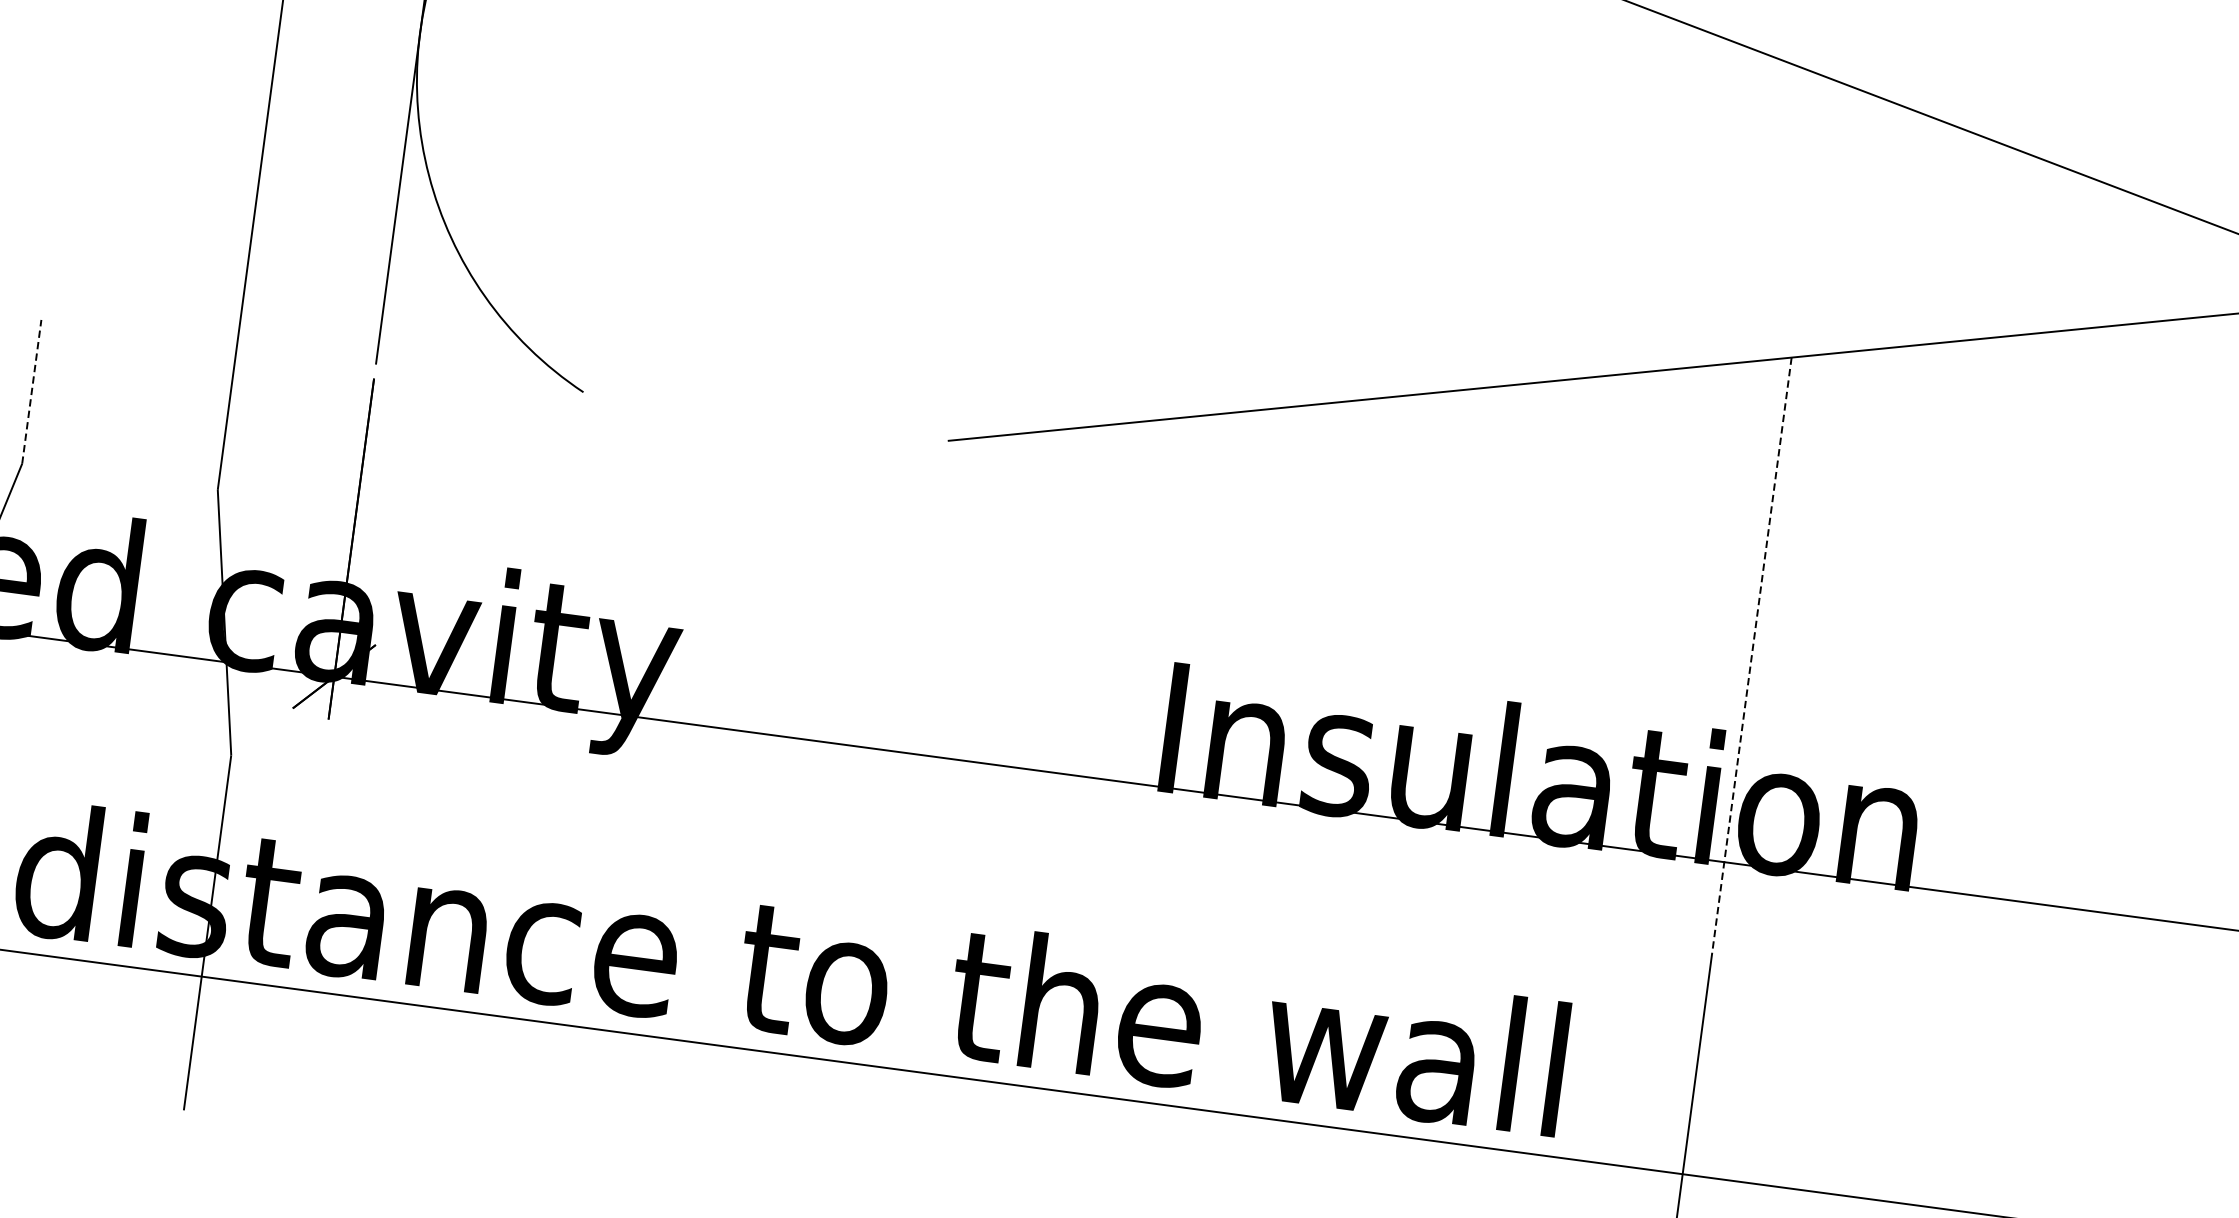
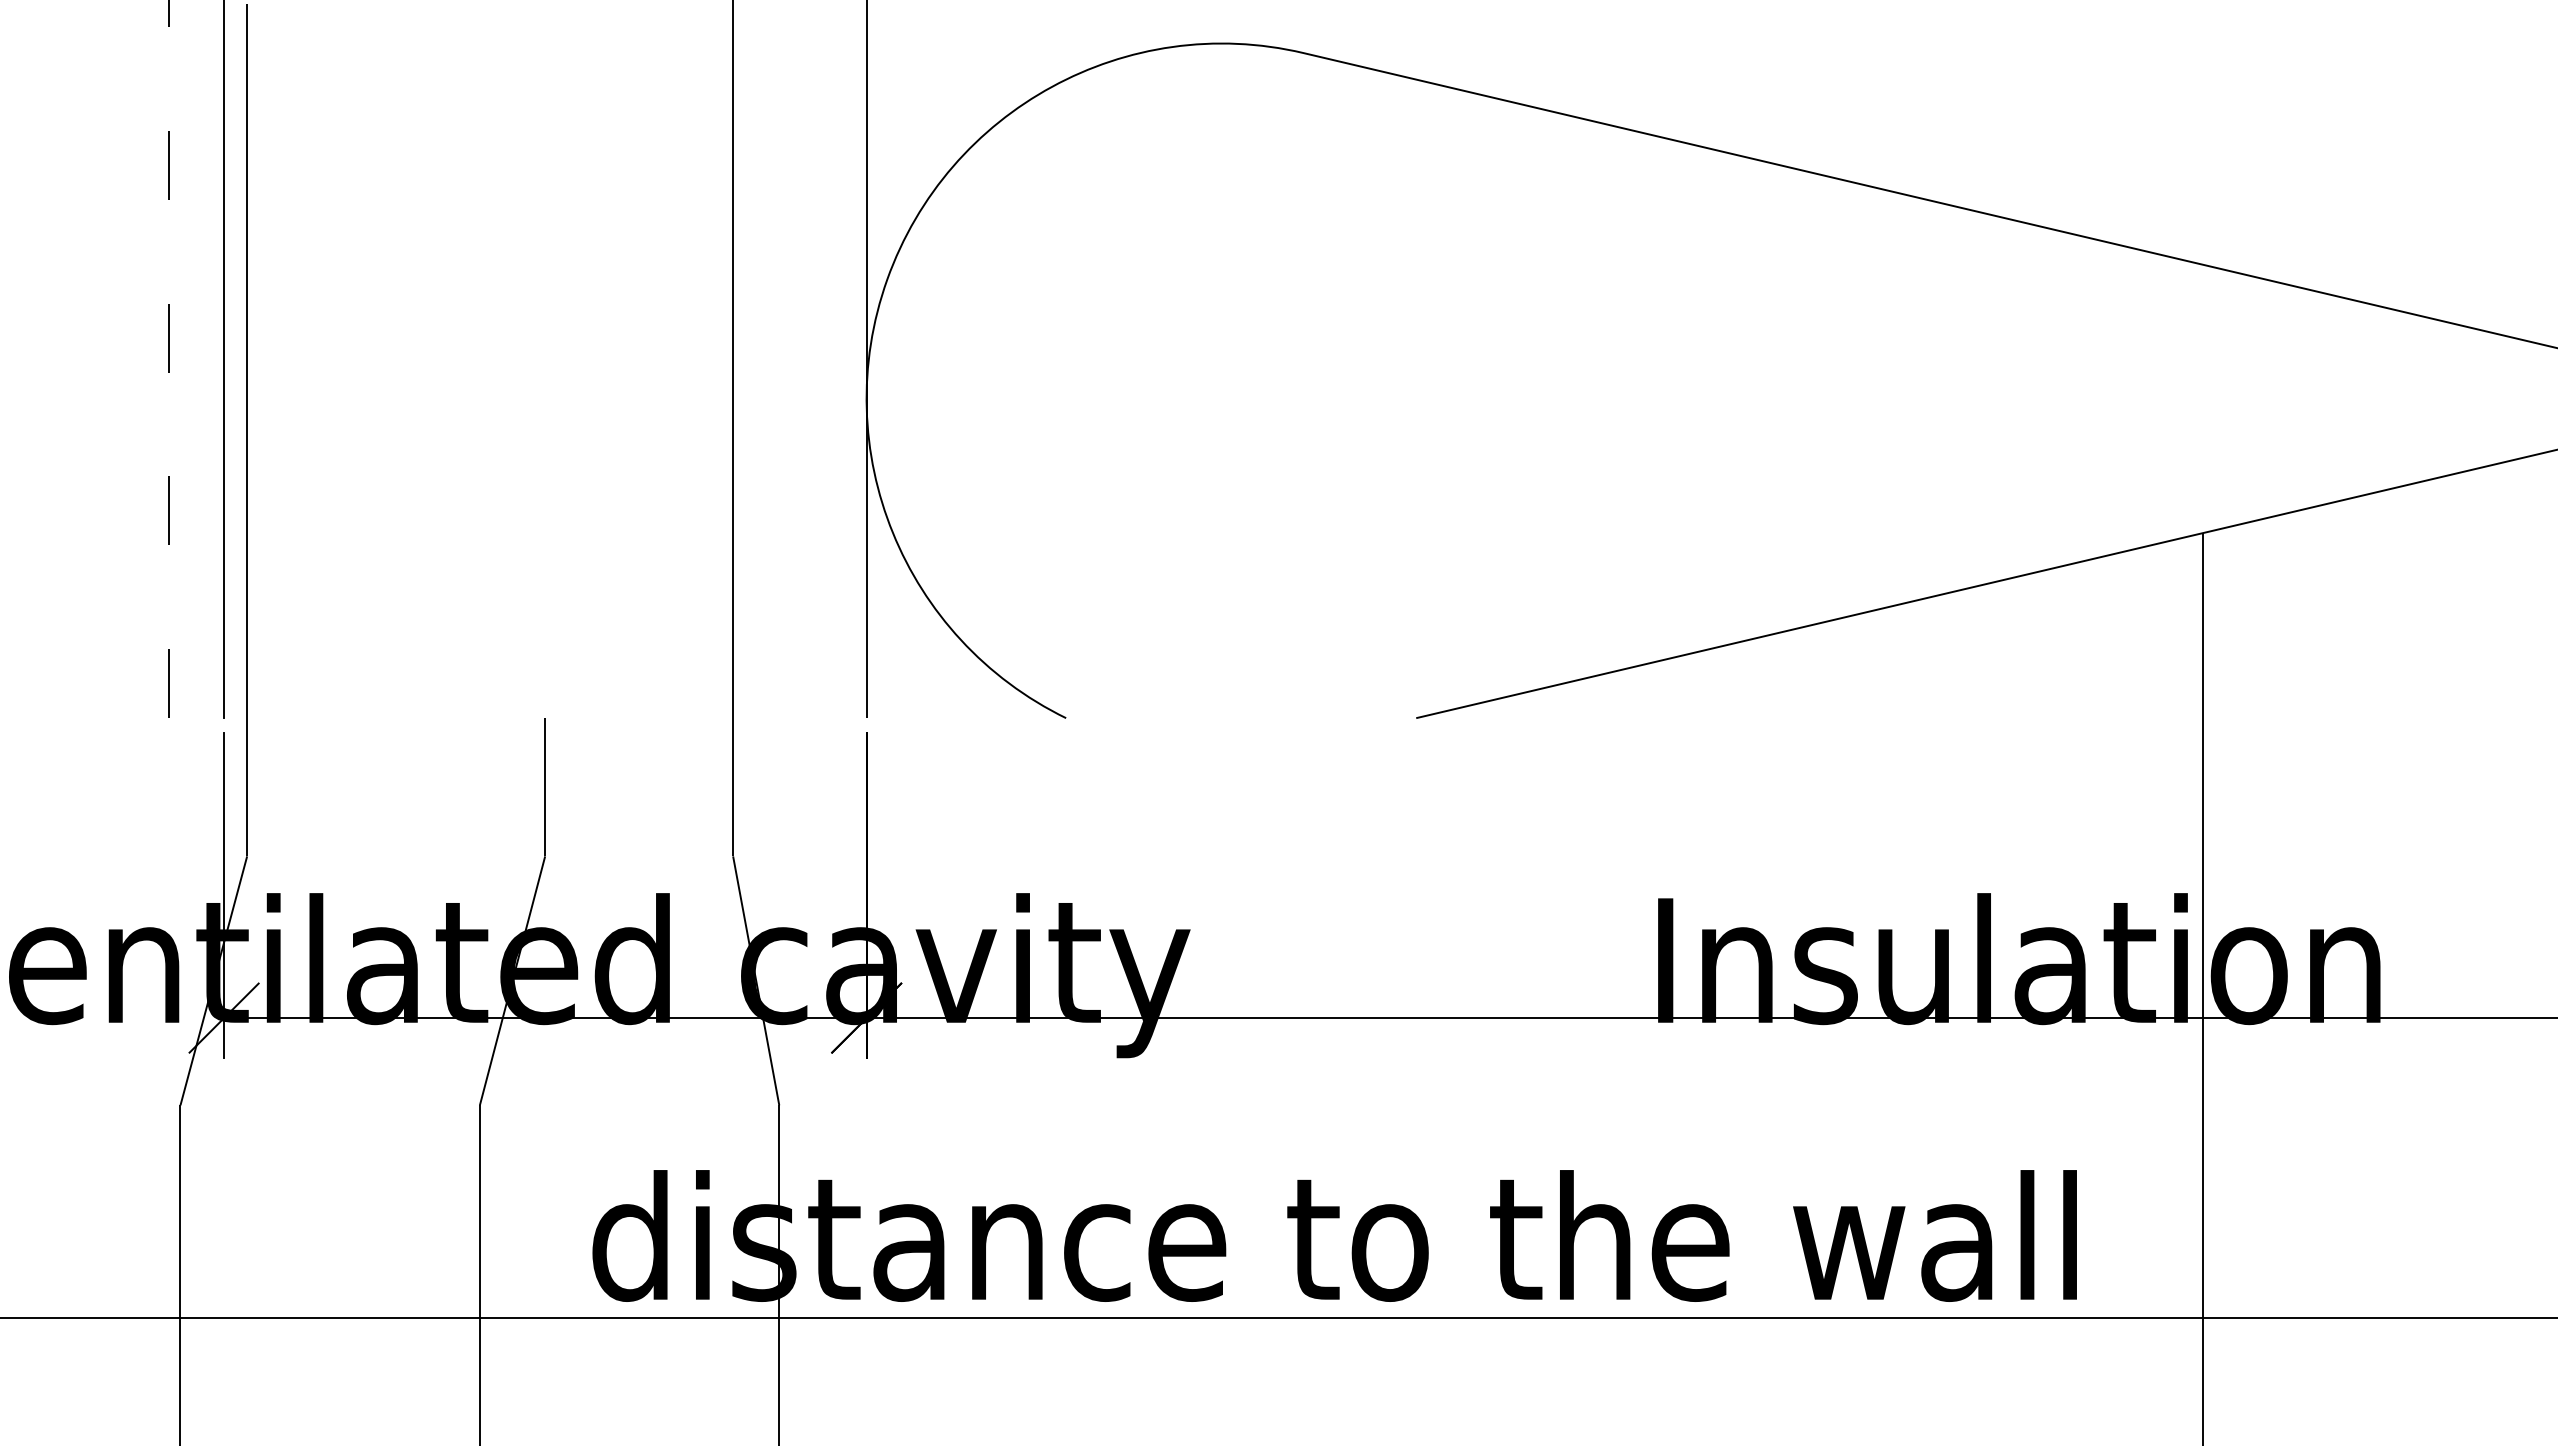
line: (32, 391) -> (545, 786), dashed -> solid
line: (1751, 655) -> (2202, 819), dashed -> solid

